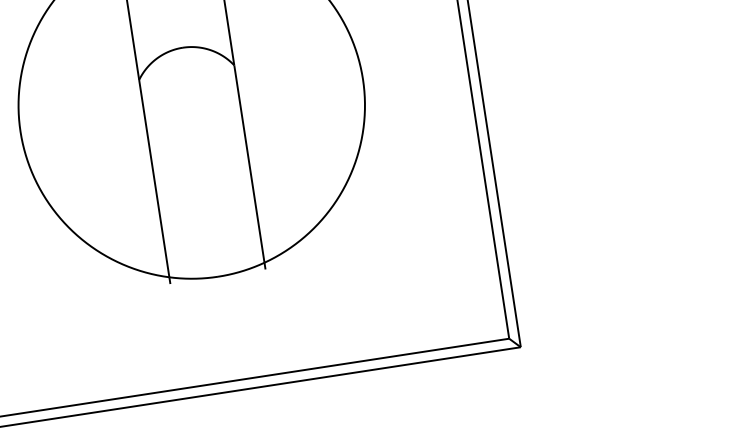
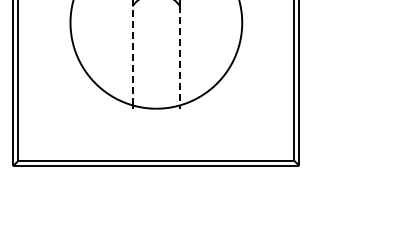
line: (250, 165) -> (180, 56), solid -> dashed
line: (154, 177) -> (132, 55), solid -> dashed

